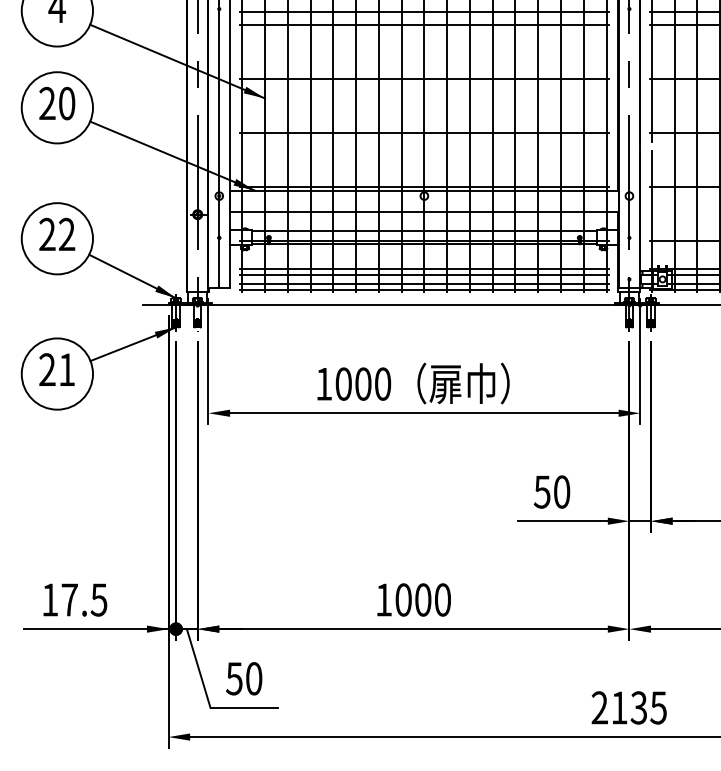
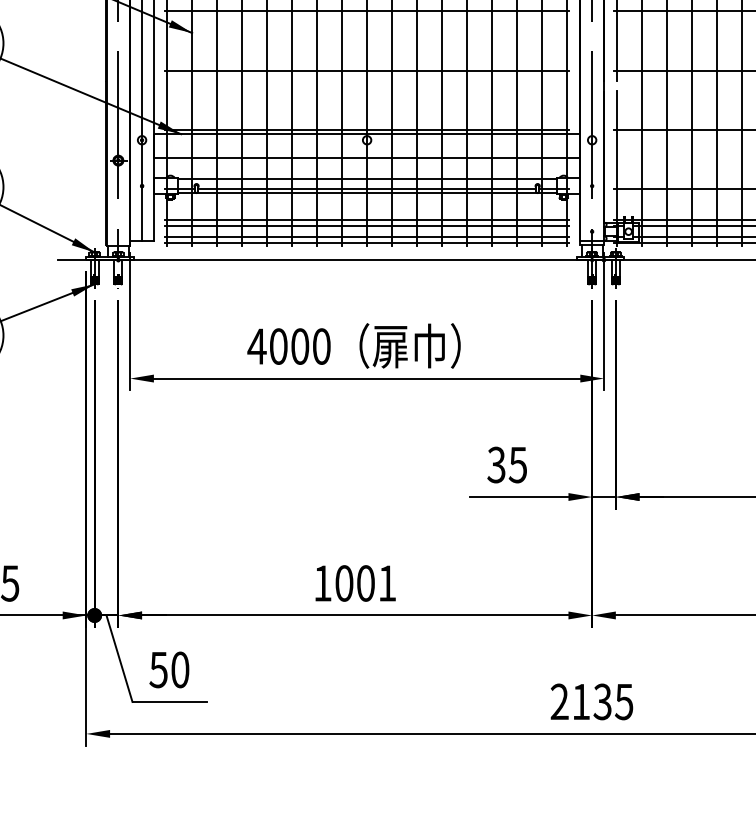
text: (323, 384) -> (256, 346), 1000 -> 4000
text: (552, 491) -> (507, 464), 50 -> 35
text: (442, 599) -> (387, 582), 1000 -> 1001

